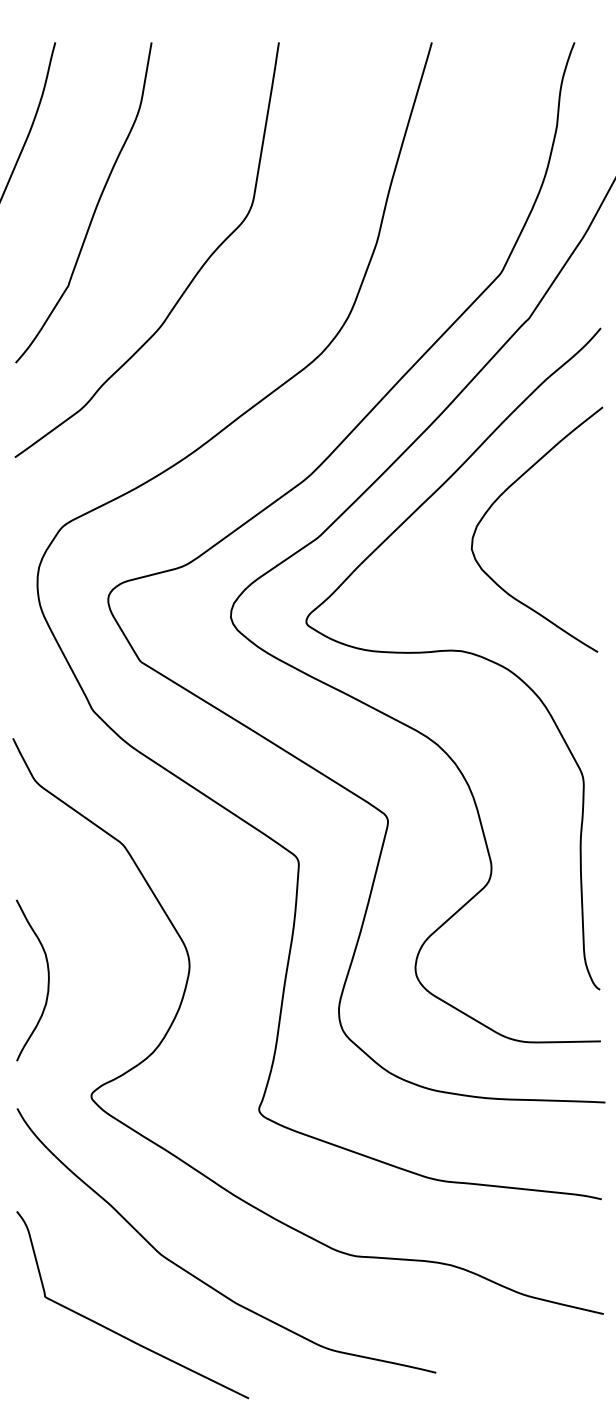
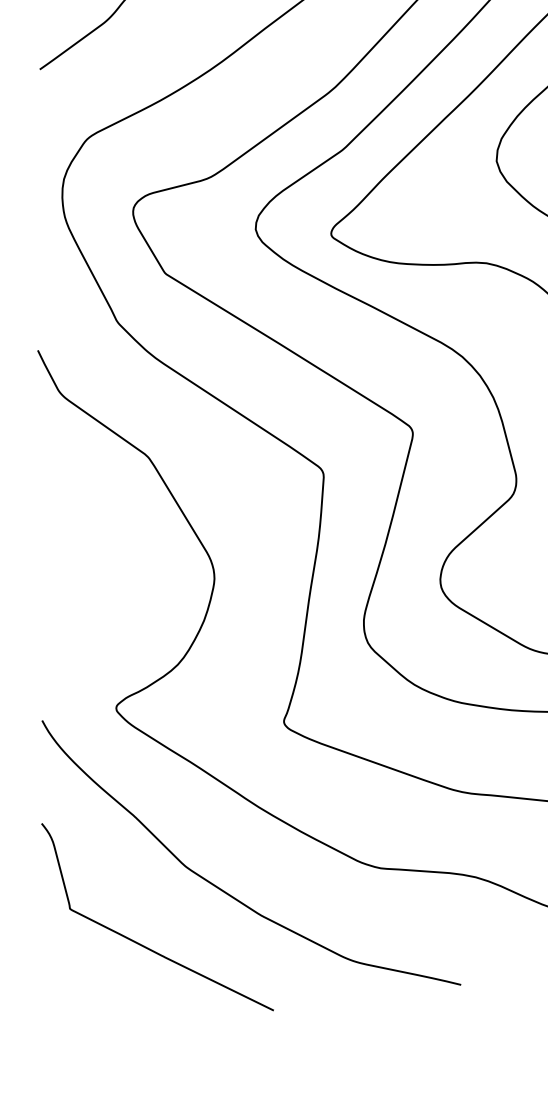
curve: (47, 981) -> (72, 593), removed

